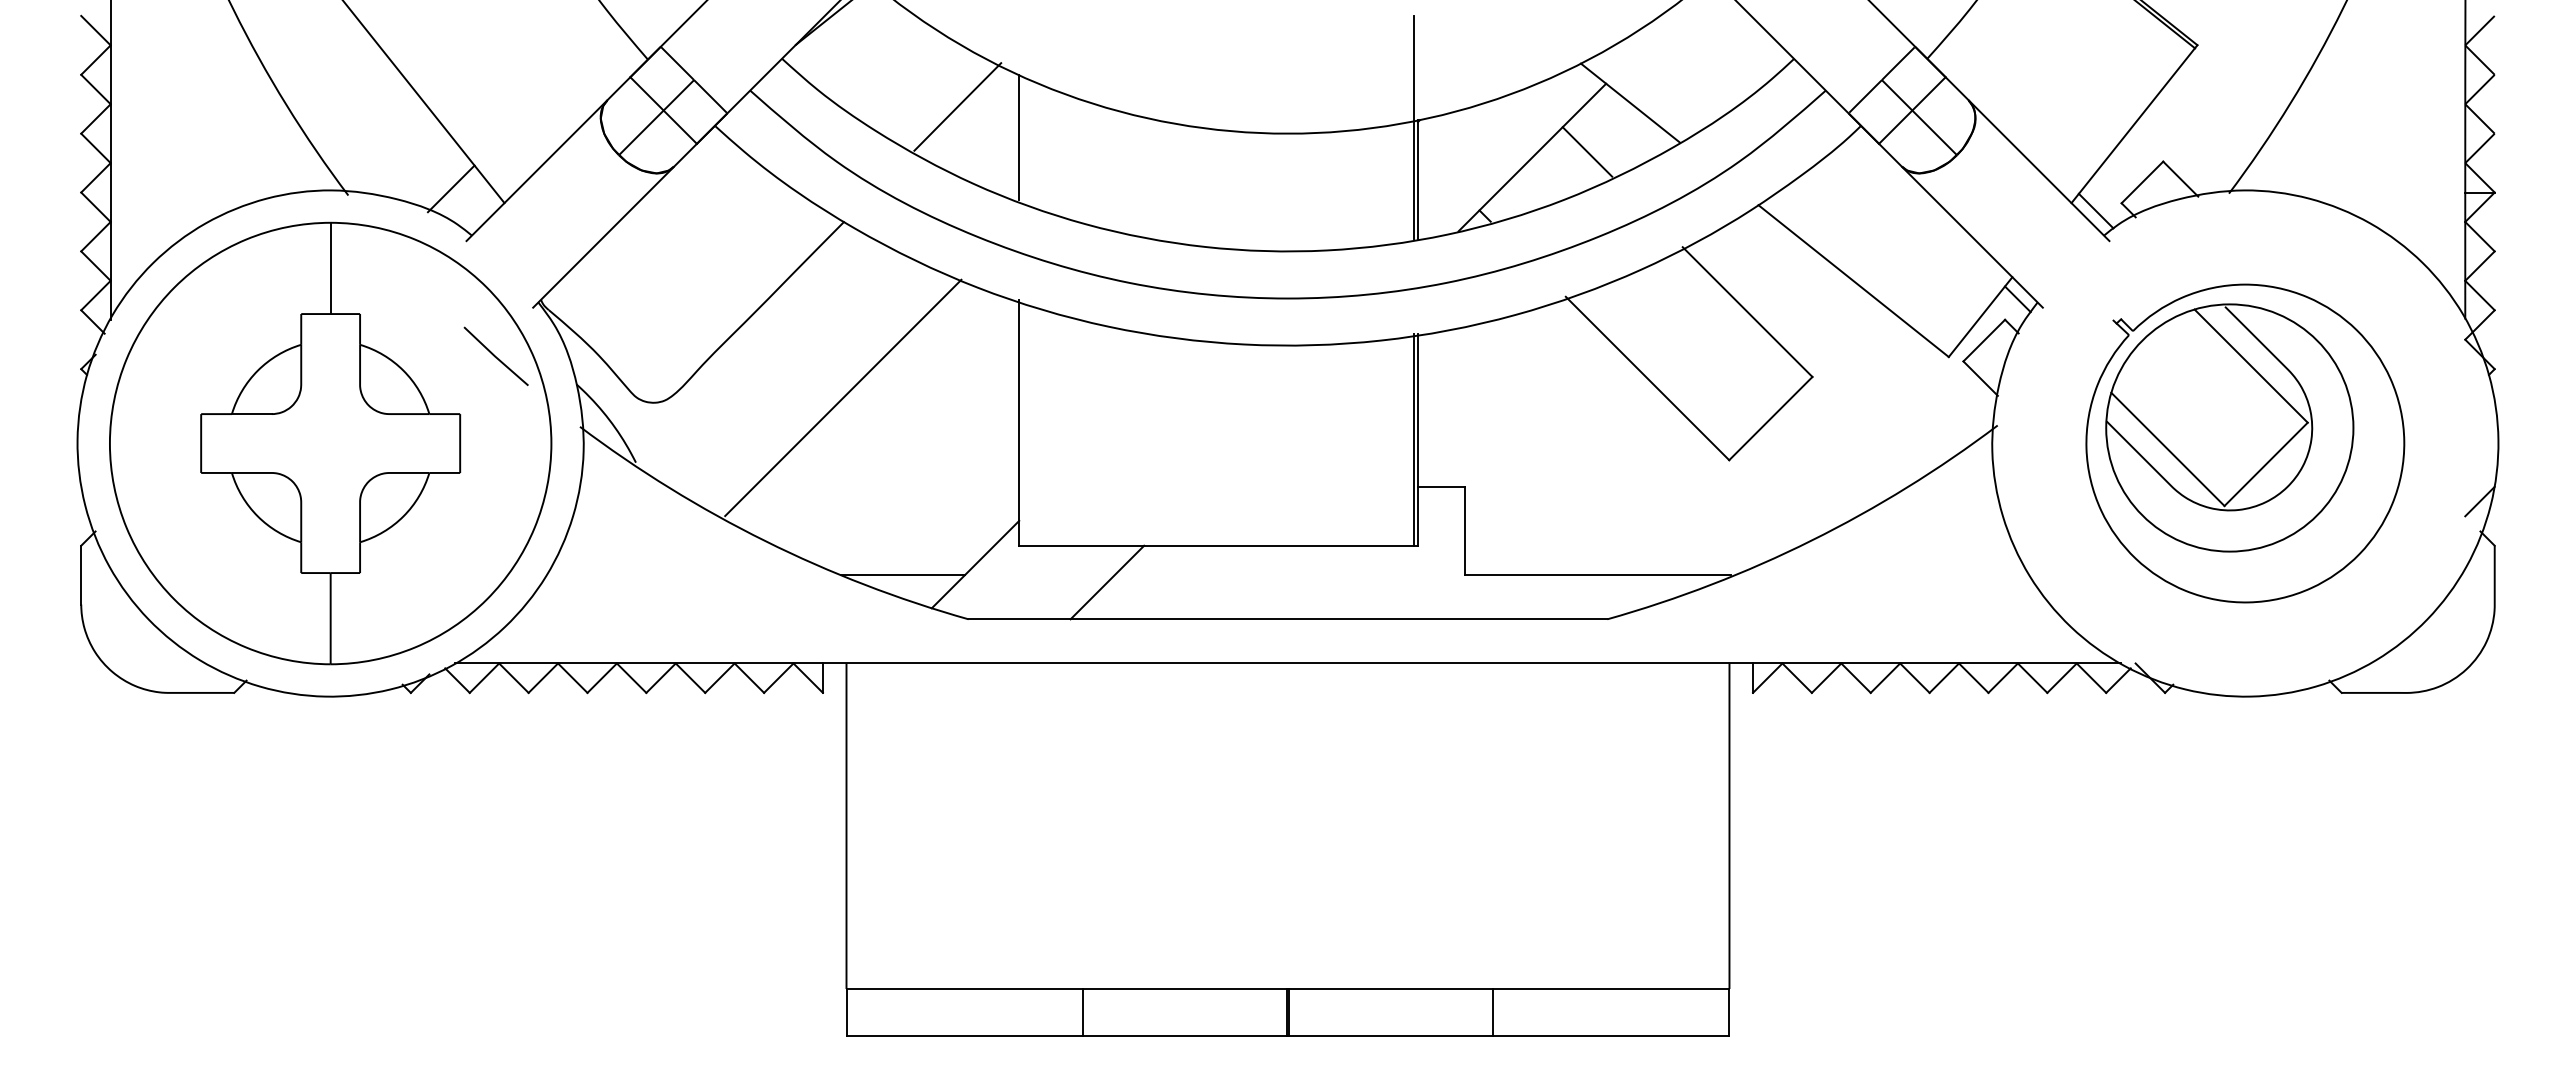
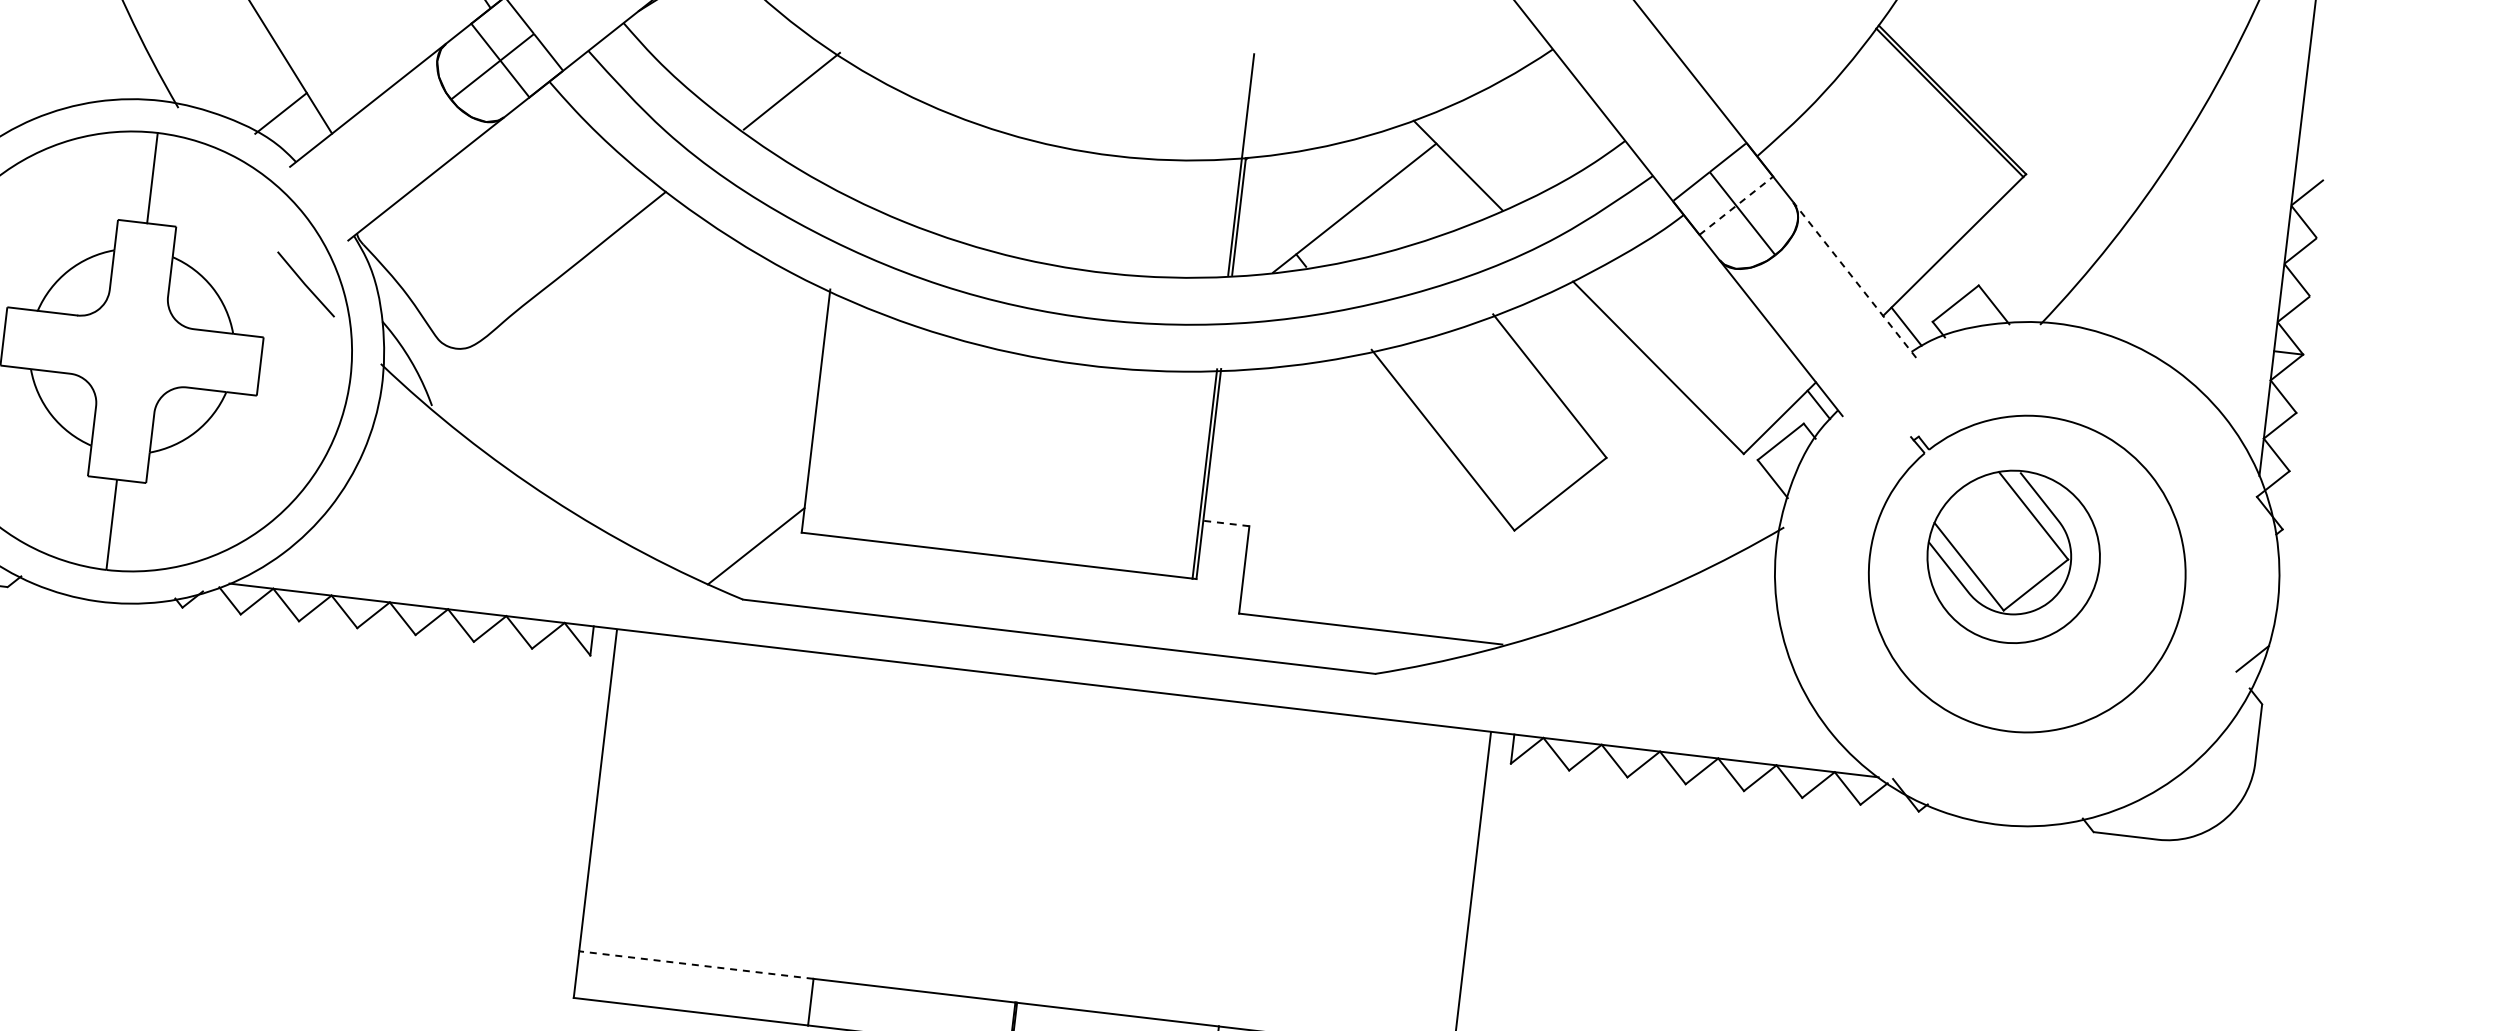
line: (1912, 110) -> (1736, 205), solid -> dashed
line: (1019, 137) -> (849, 128), removed
line: (1587, 151) -> (1410, 208), removed
line: (2038, 170) -> (1854, 279), solid -> dashed
line: (843, 397) -> (645, 365), removed
part: (2229, 427) -> (2013, 556), size x0.7
line: (1440, 486) -> (1225, 523), solid -> dashed
line: (902, 575) -> (682, 548), removed
line: (1107, 582) -> (884, 579), removed
line: (964, 988) -> (696, 964), solid -> dashed

